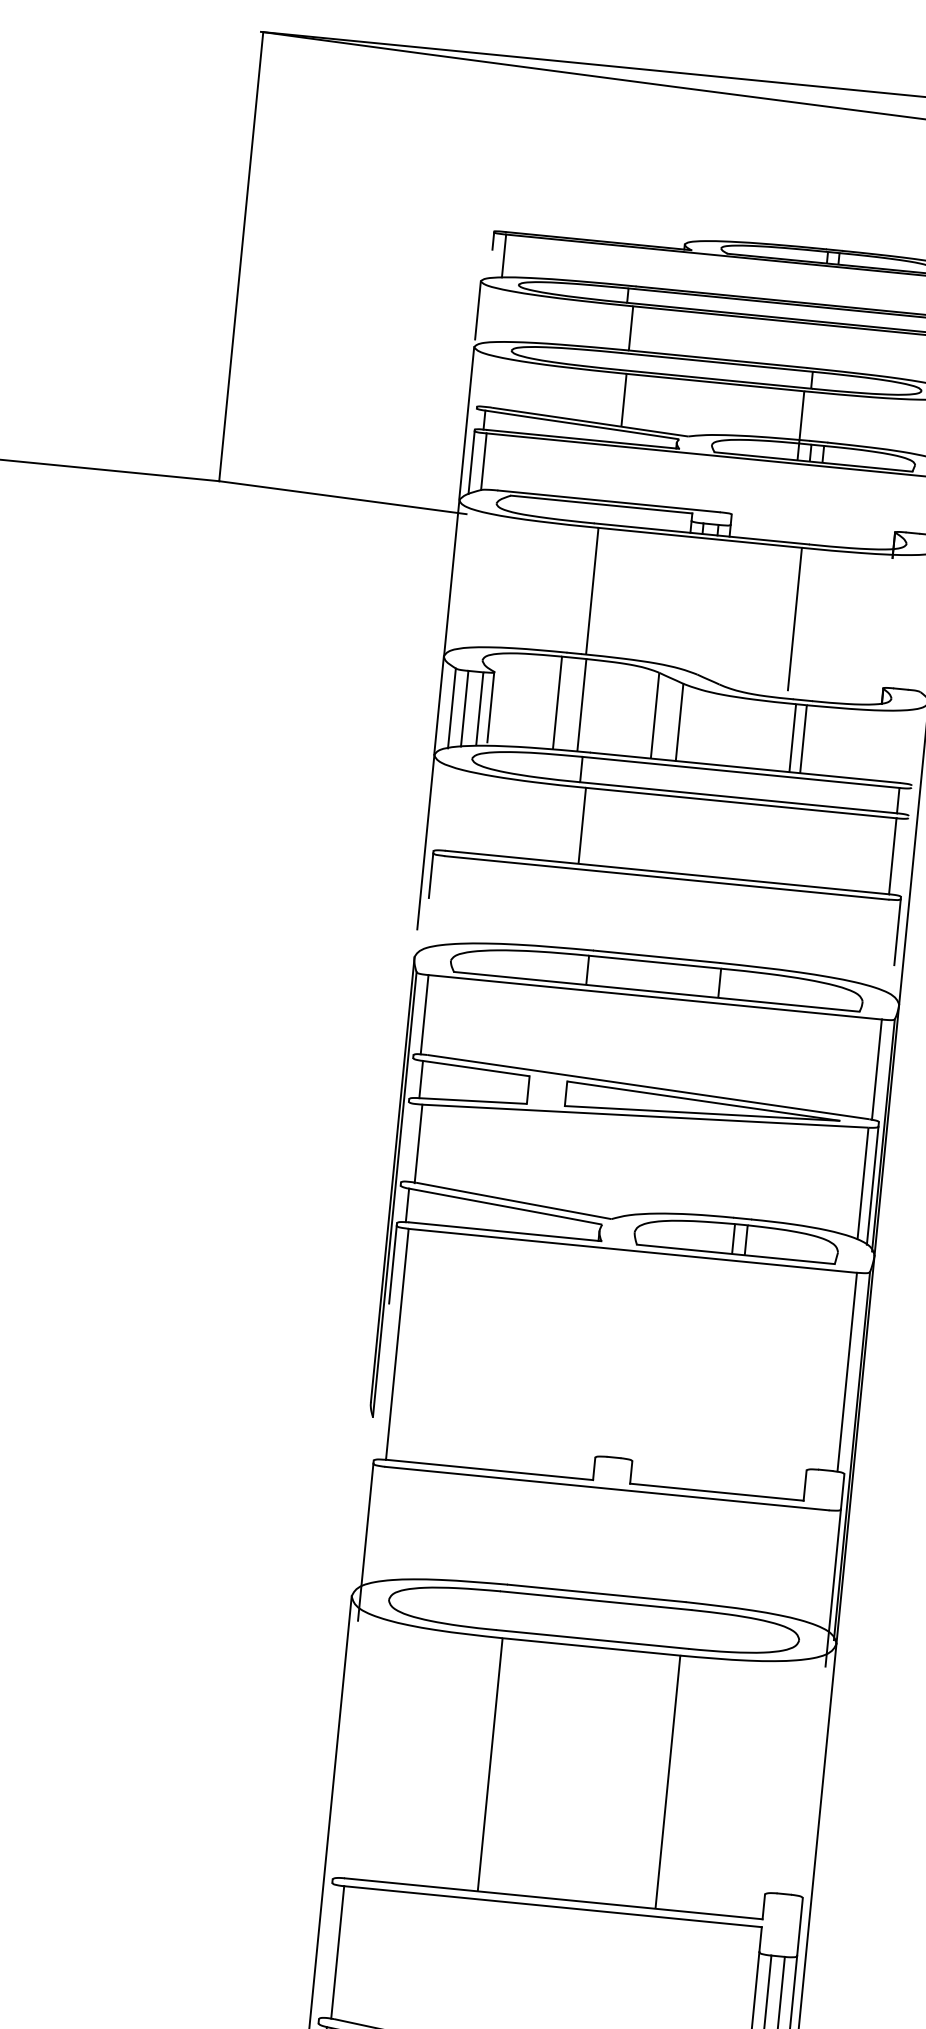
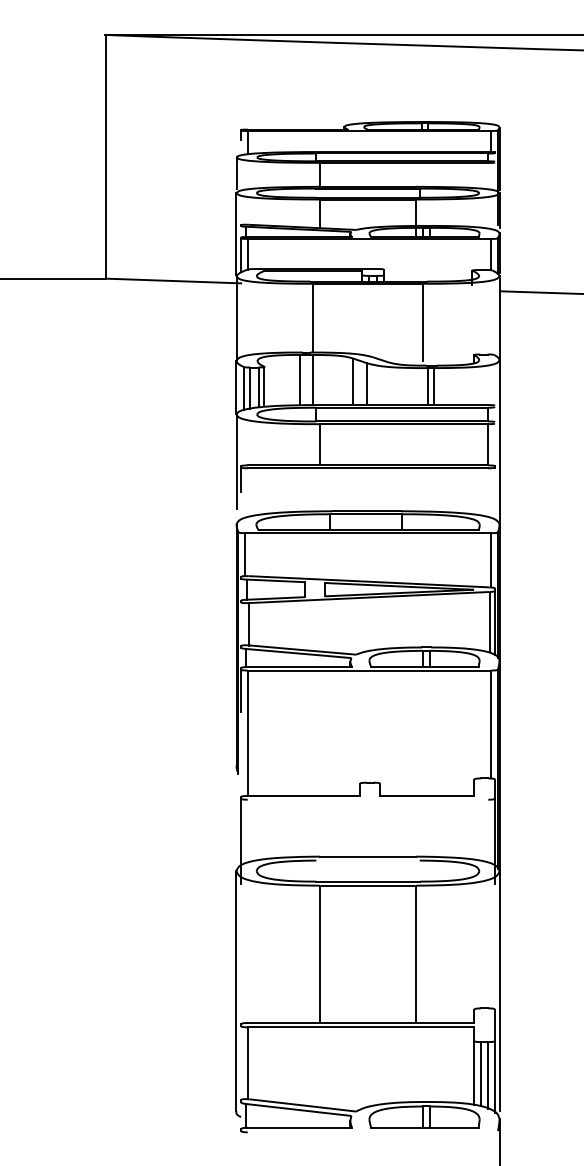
line: (896, 932) -> (494, 485), removed
line: (606, 1488) -> (367, 799), removed
line: (595, 1600) -> (367, 860), removed

